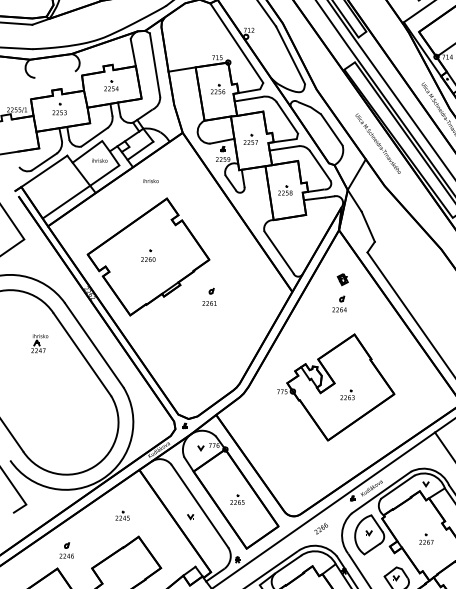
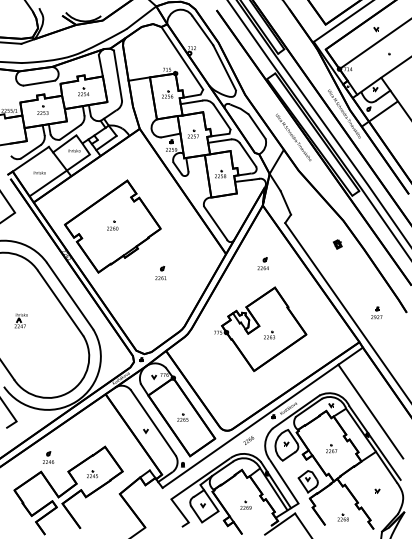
line: (55, 73) -> (39, 82), added
text: (150, 180) -> (39, 172), moved
part: (342, 279) -> (337, 244), moved
part: (209, 297) -> (160, 273), moved
part: (38, 343) -> (20, 320), moved
part: (122, 516) -> (92, 474), moved

